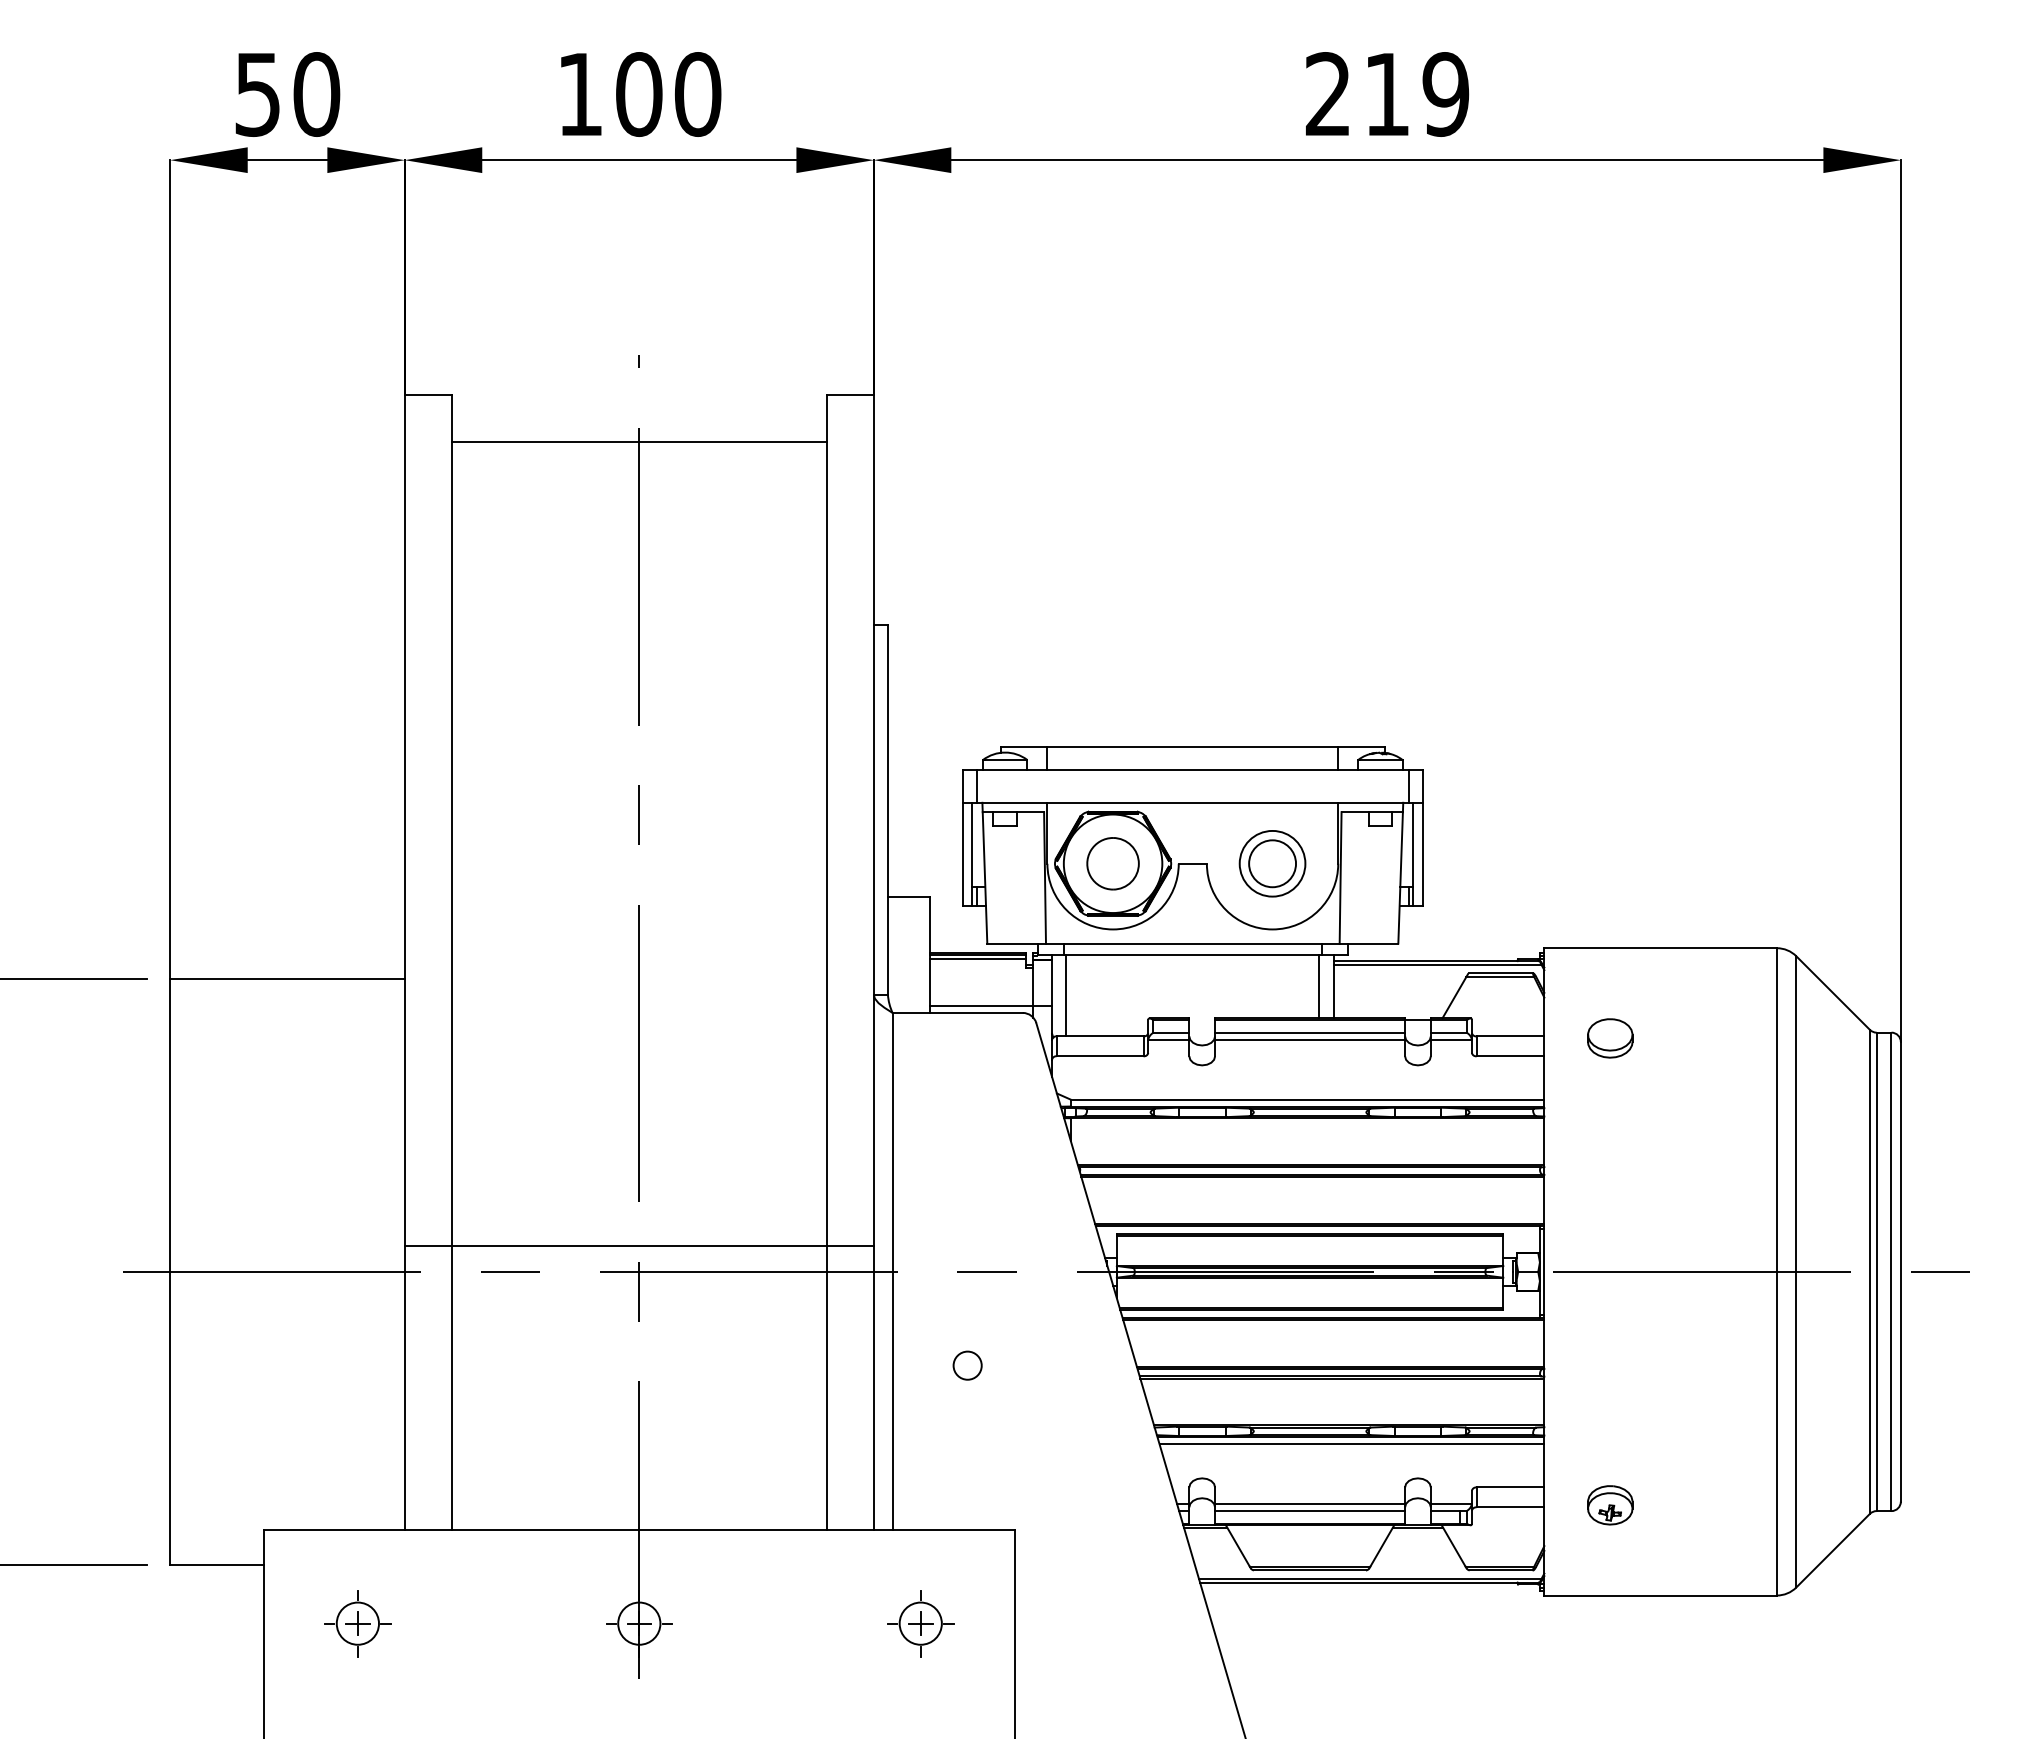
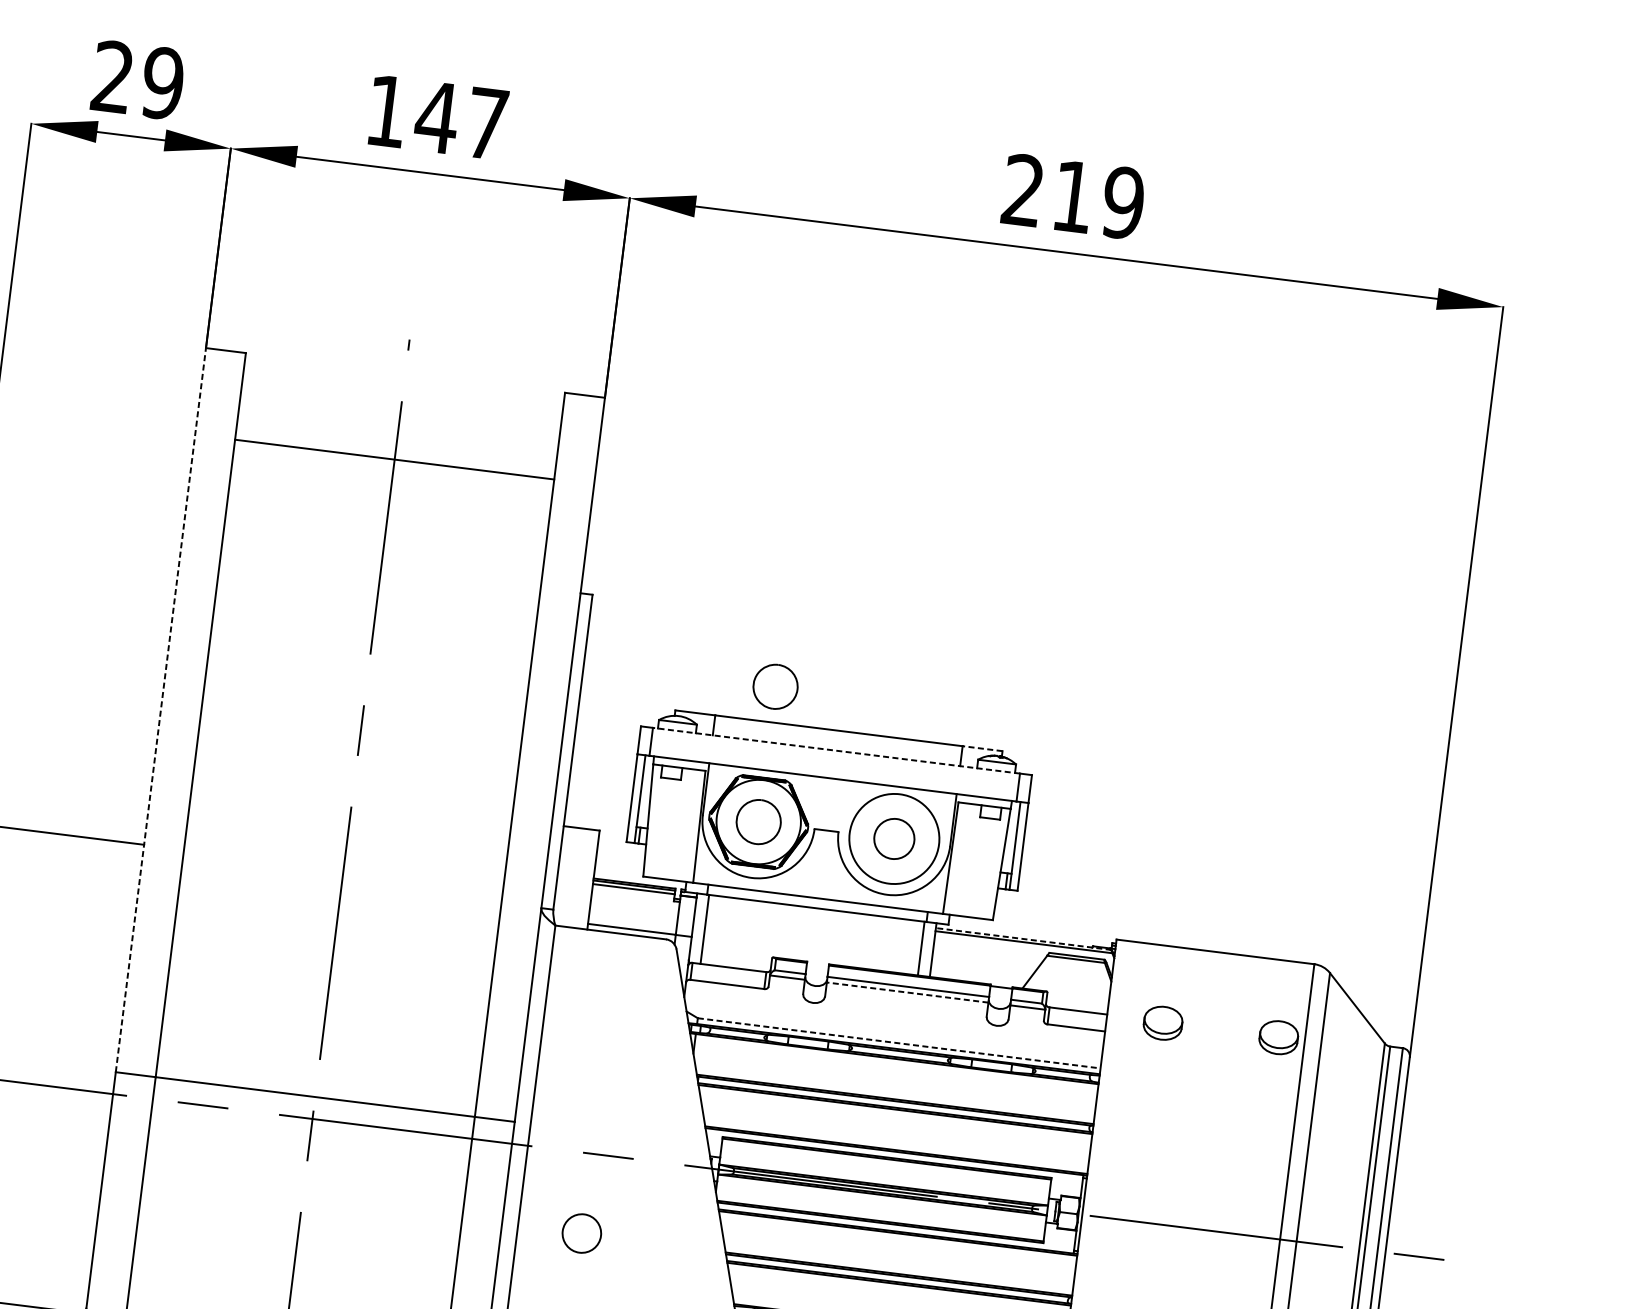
text: (287, 94) -> (138, 80), 50 -> 29
text: (667, 94) -> (461, 120), 100 -> 147
line: (638, 441) -> (393, 459), moved
part: (1112, 704) -> (775, 686), added
line: (1361, 746) -> (982, 748), solid -> dashed
line: (1192, 769) -> (836, 750), solid -> dashed
line: (404, 820) -> (160, 710), solid -> dashed
circle: (1272, 863) -> (894, 838), size x1.6
line: (1436, 960) -> (1023, 938), solid -> dashed
part: (1746, 1038) -> (1278, 1037), added
line: (1310, 1039) -> (908, 992), solid -> dashed
line: (1307, 1099) -> (899, 1043), solid -> dashed
circle: (967, 1365) -> (581, 1233), size x1.6

